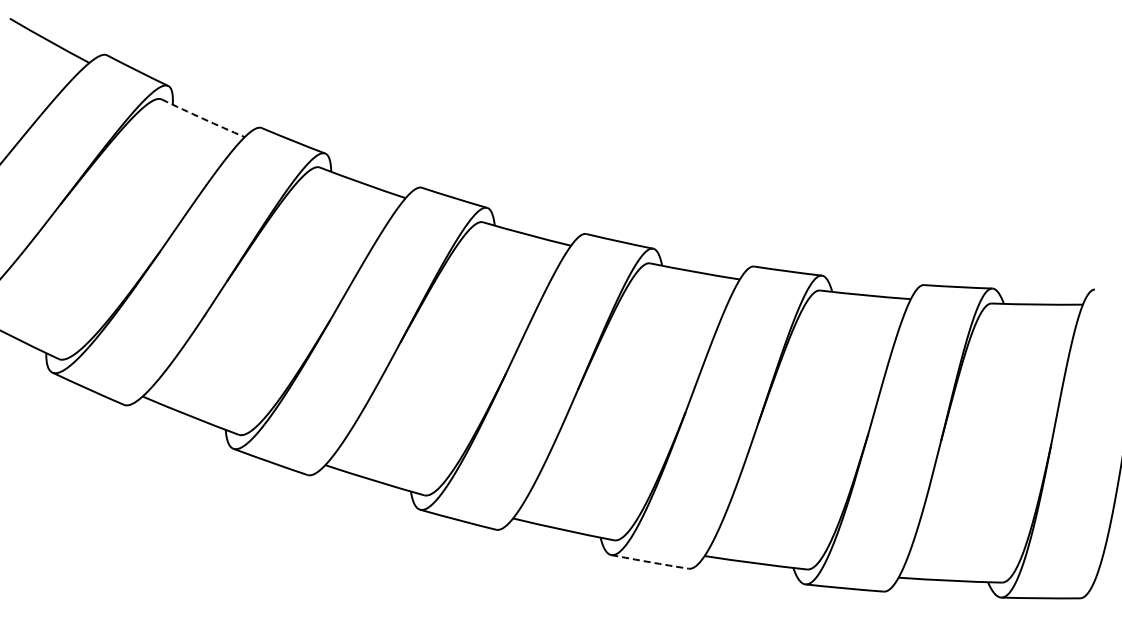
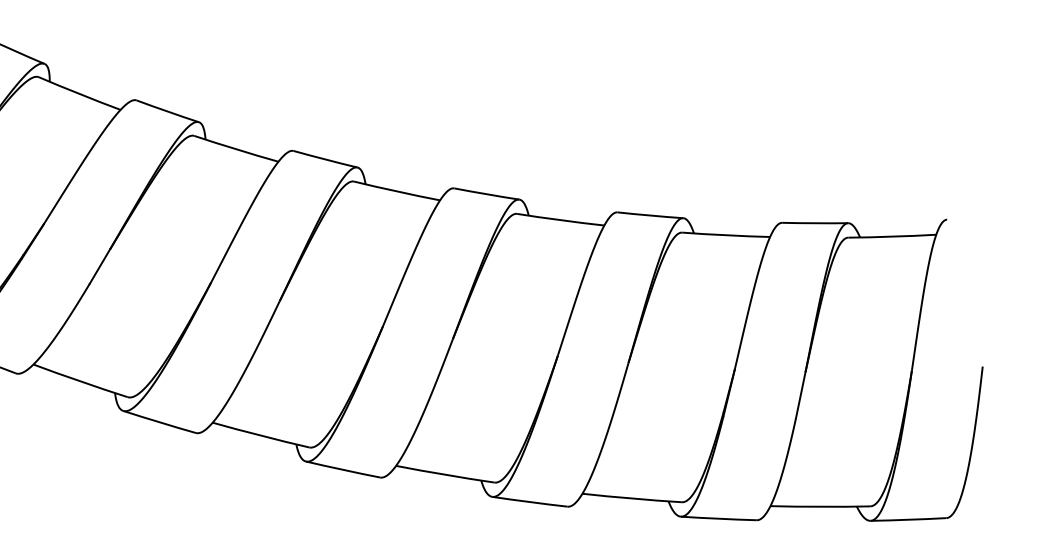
arc: (203, 118) -> (79, 93), dashed -> solid
arc: (649, 562) -> (529, 502), dashed -> solid

